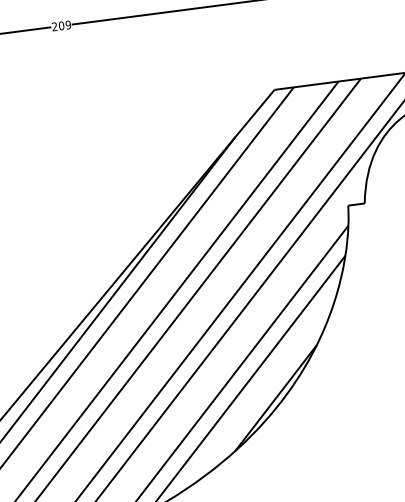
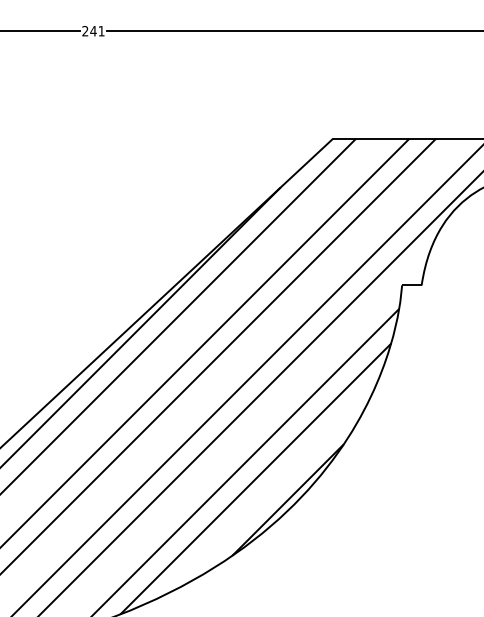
text: (64, 25) -> (97, 31), 209 -> 241

